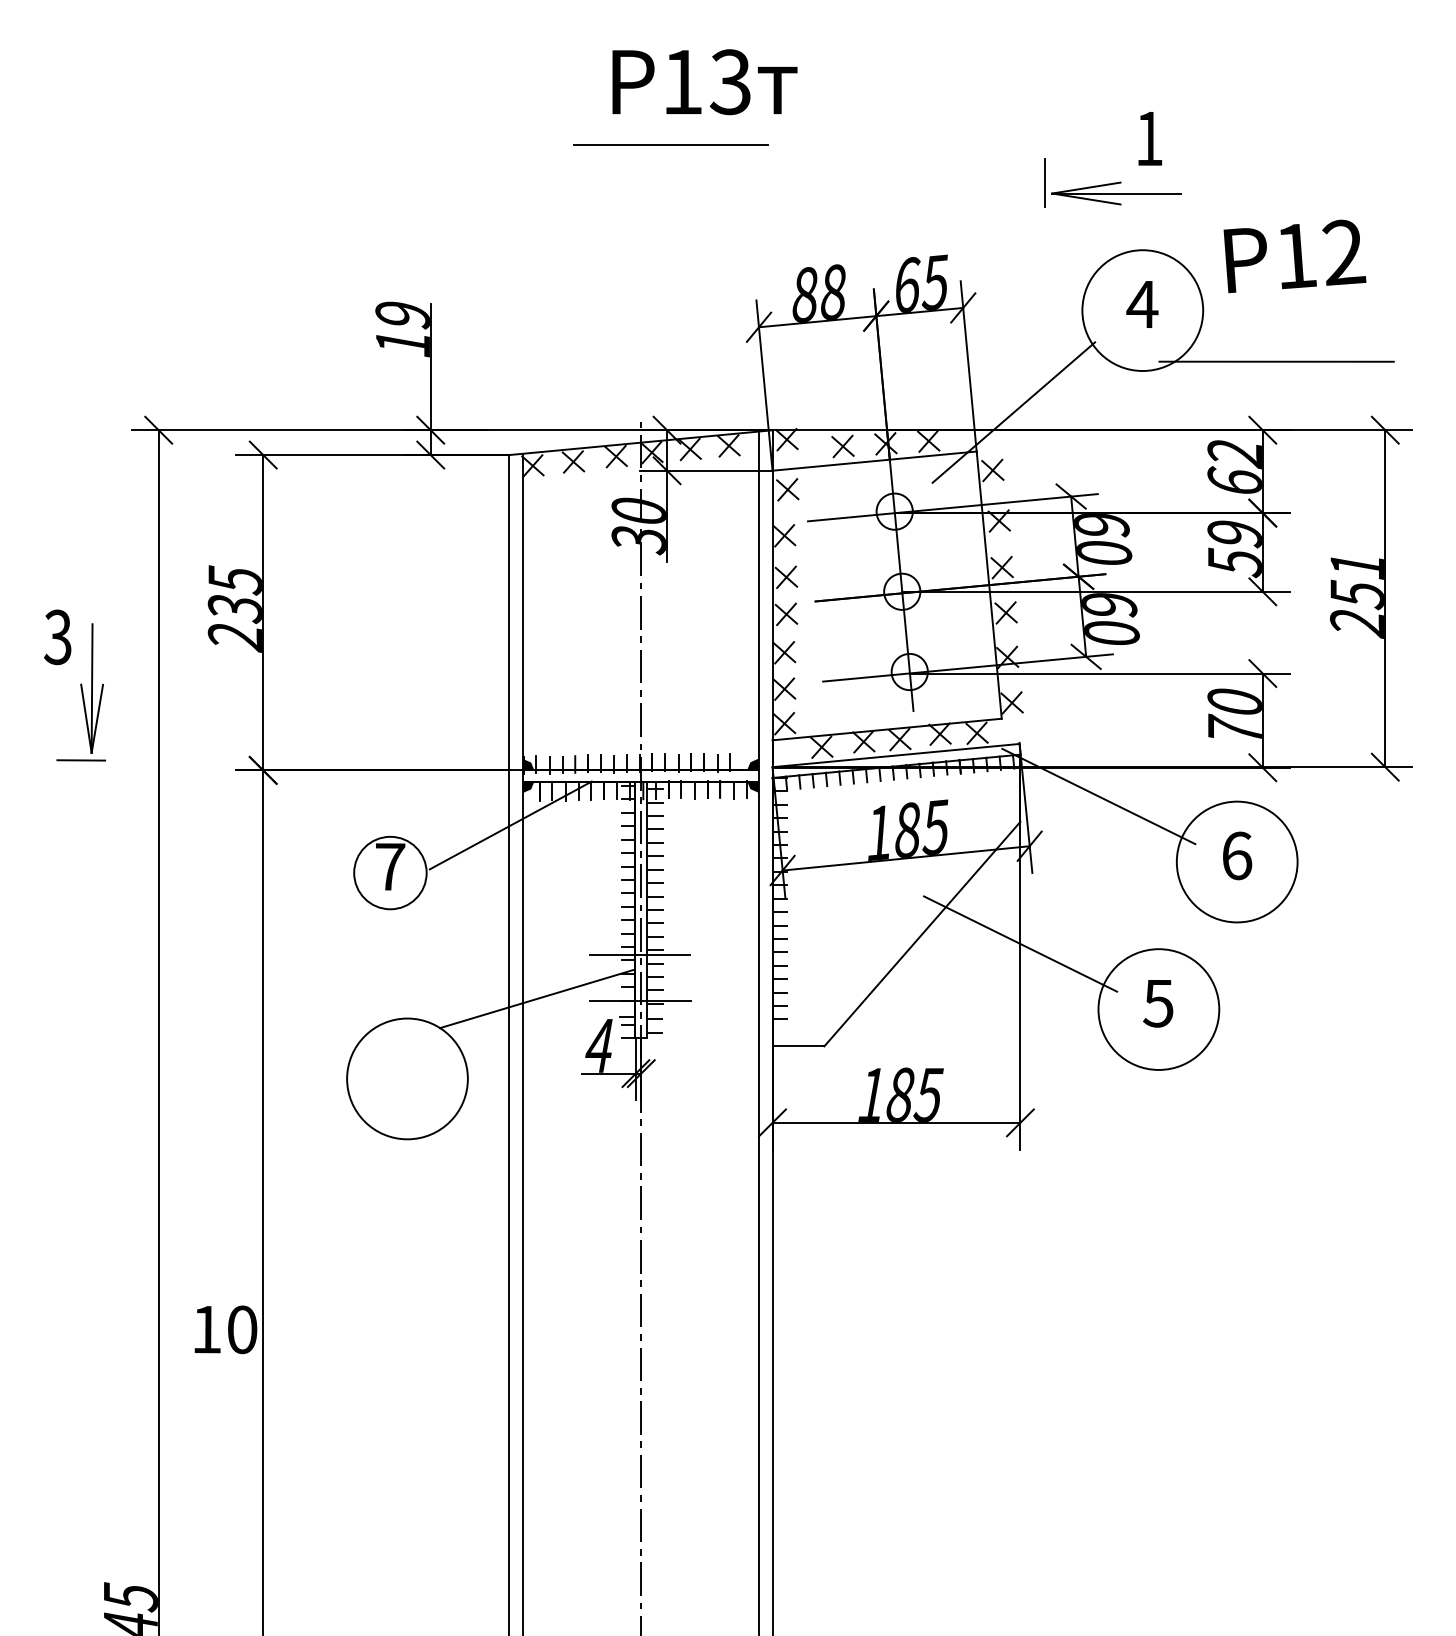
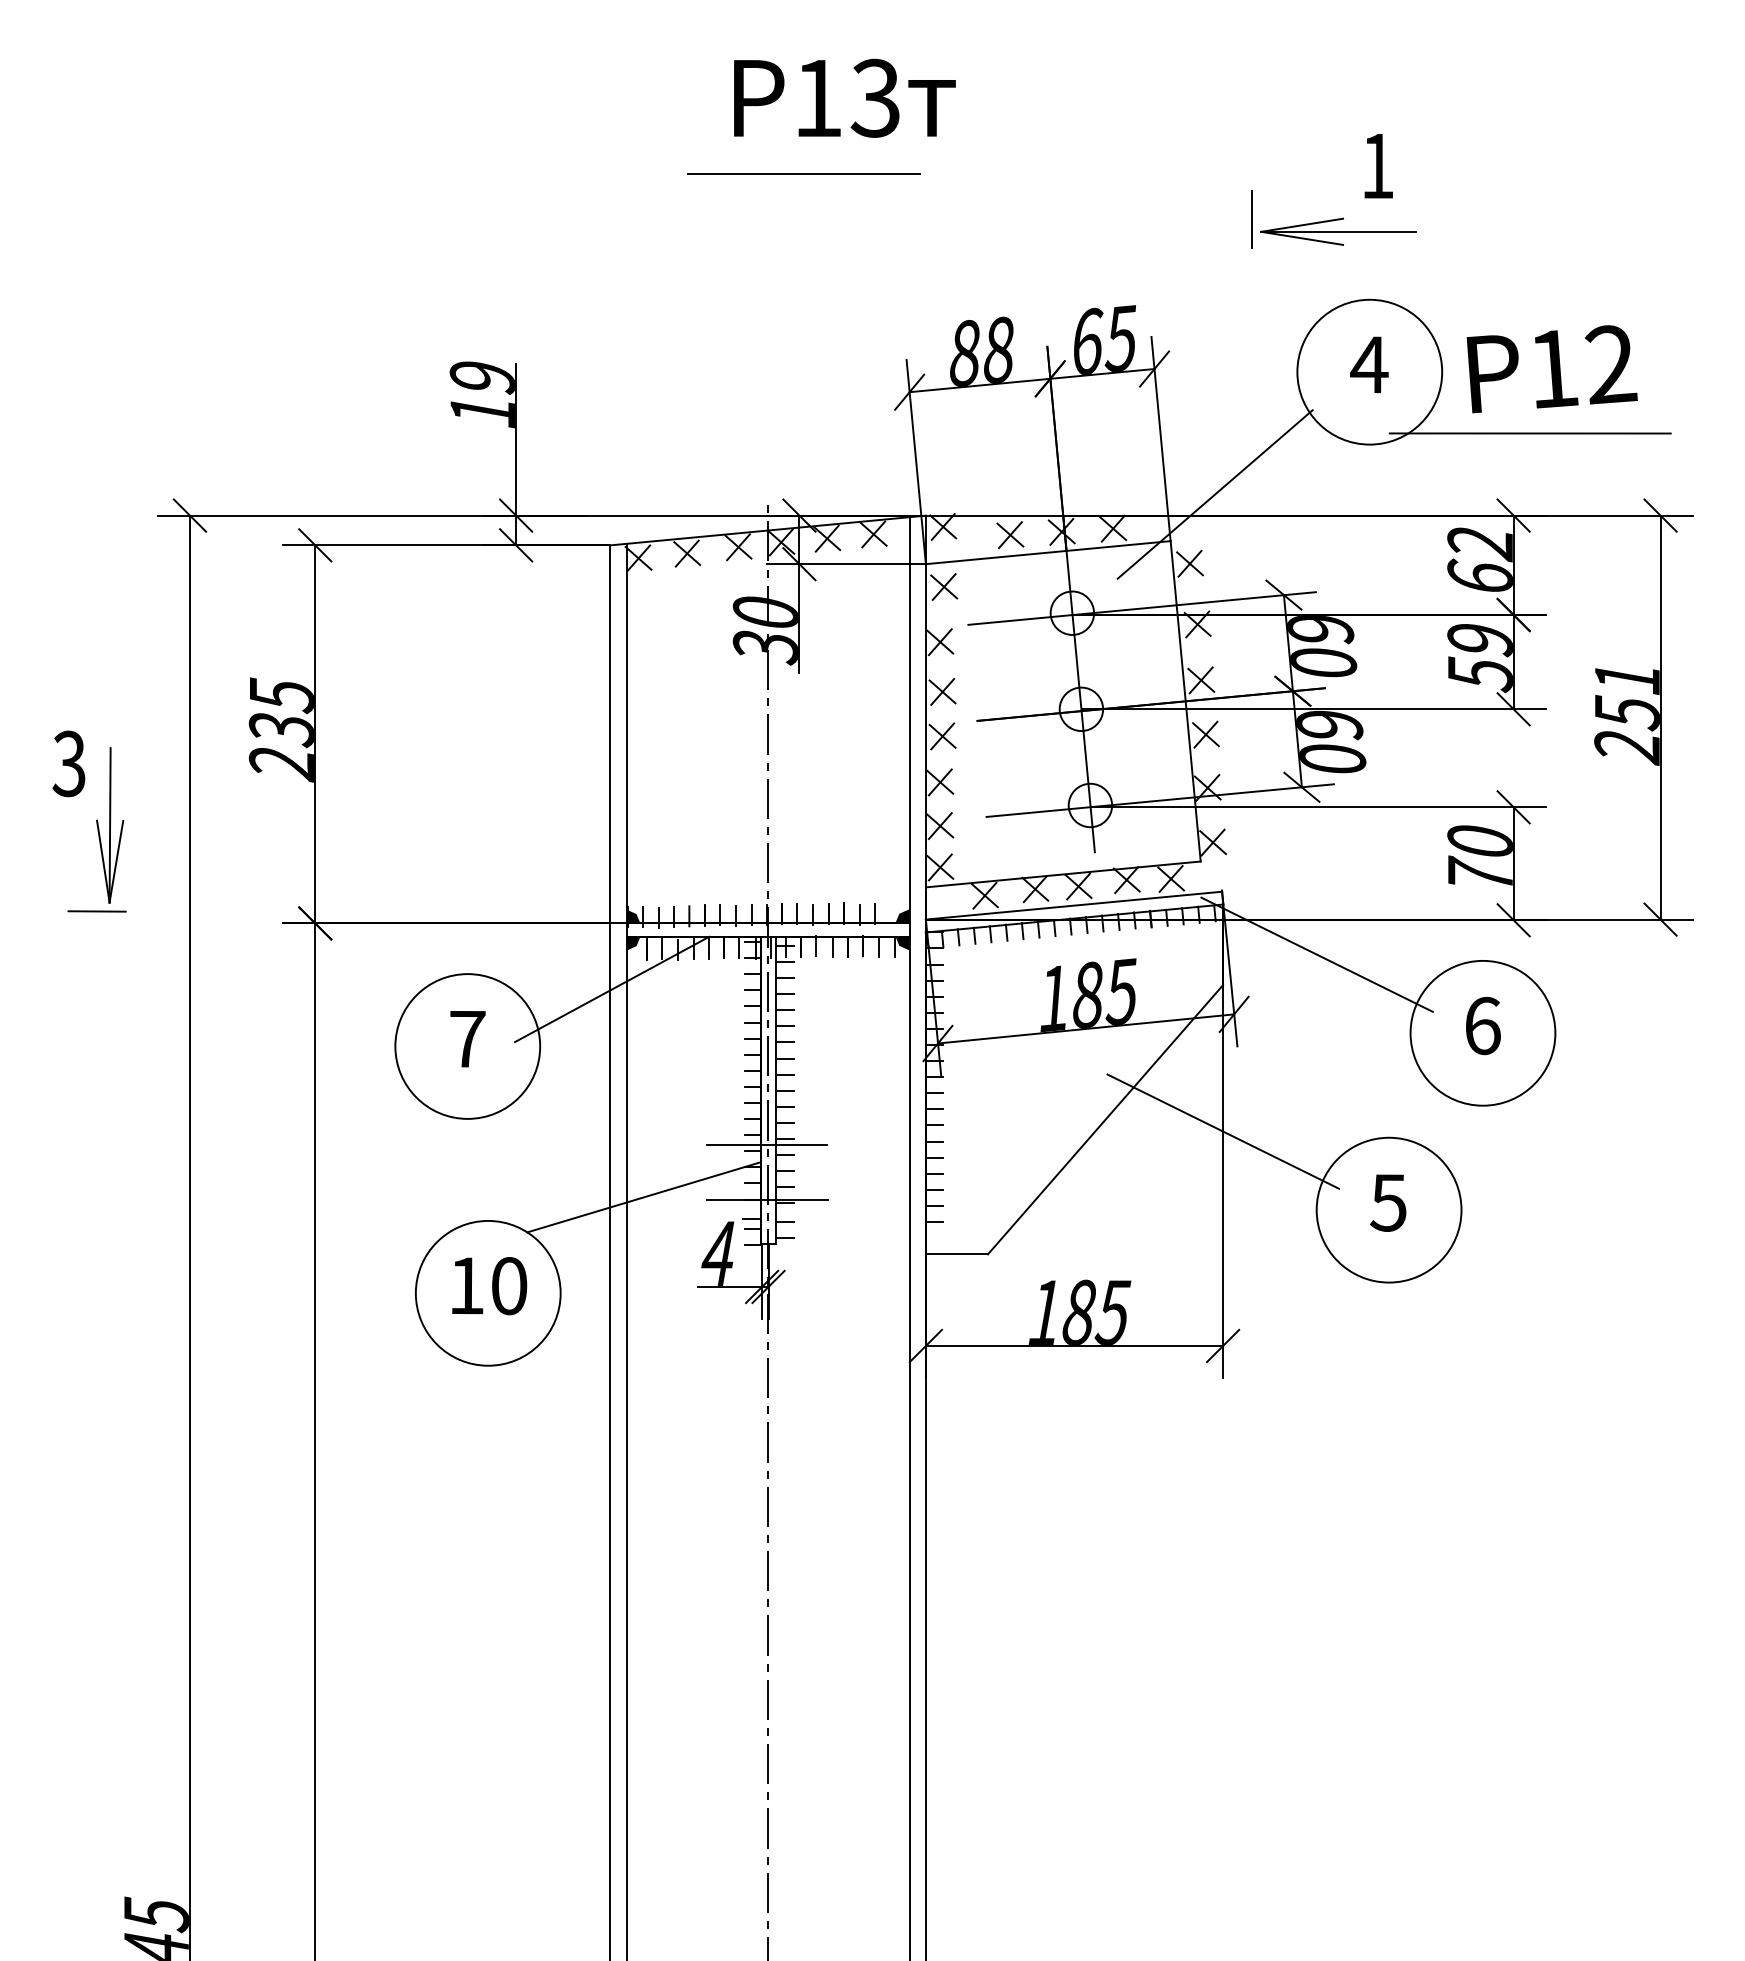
text: (1294, 256) -> (1551, 369), moved
circle: (390, 873) -> (467, 1046), size x1.67
text: (225, 1330) -> (489, 1286), moved

